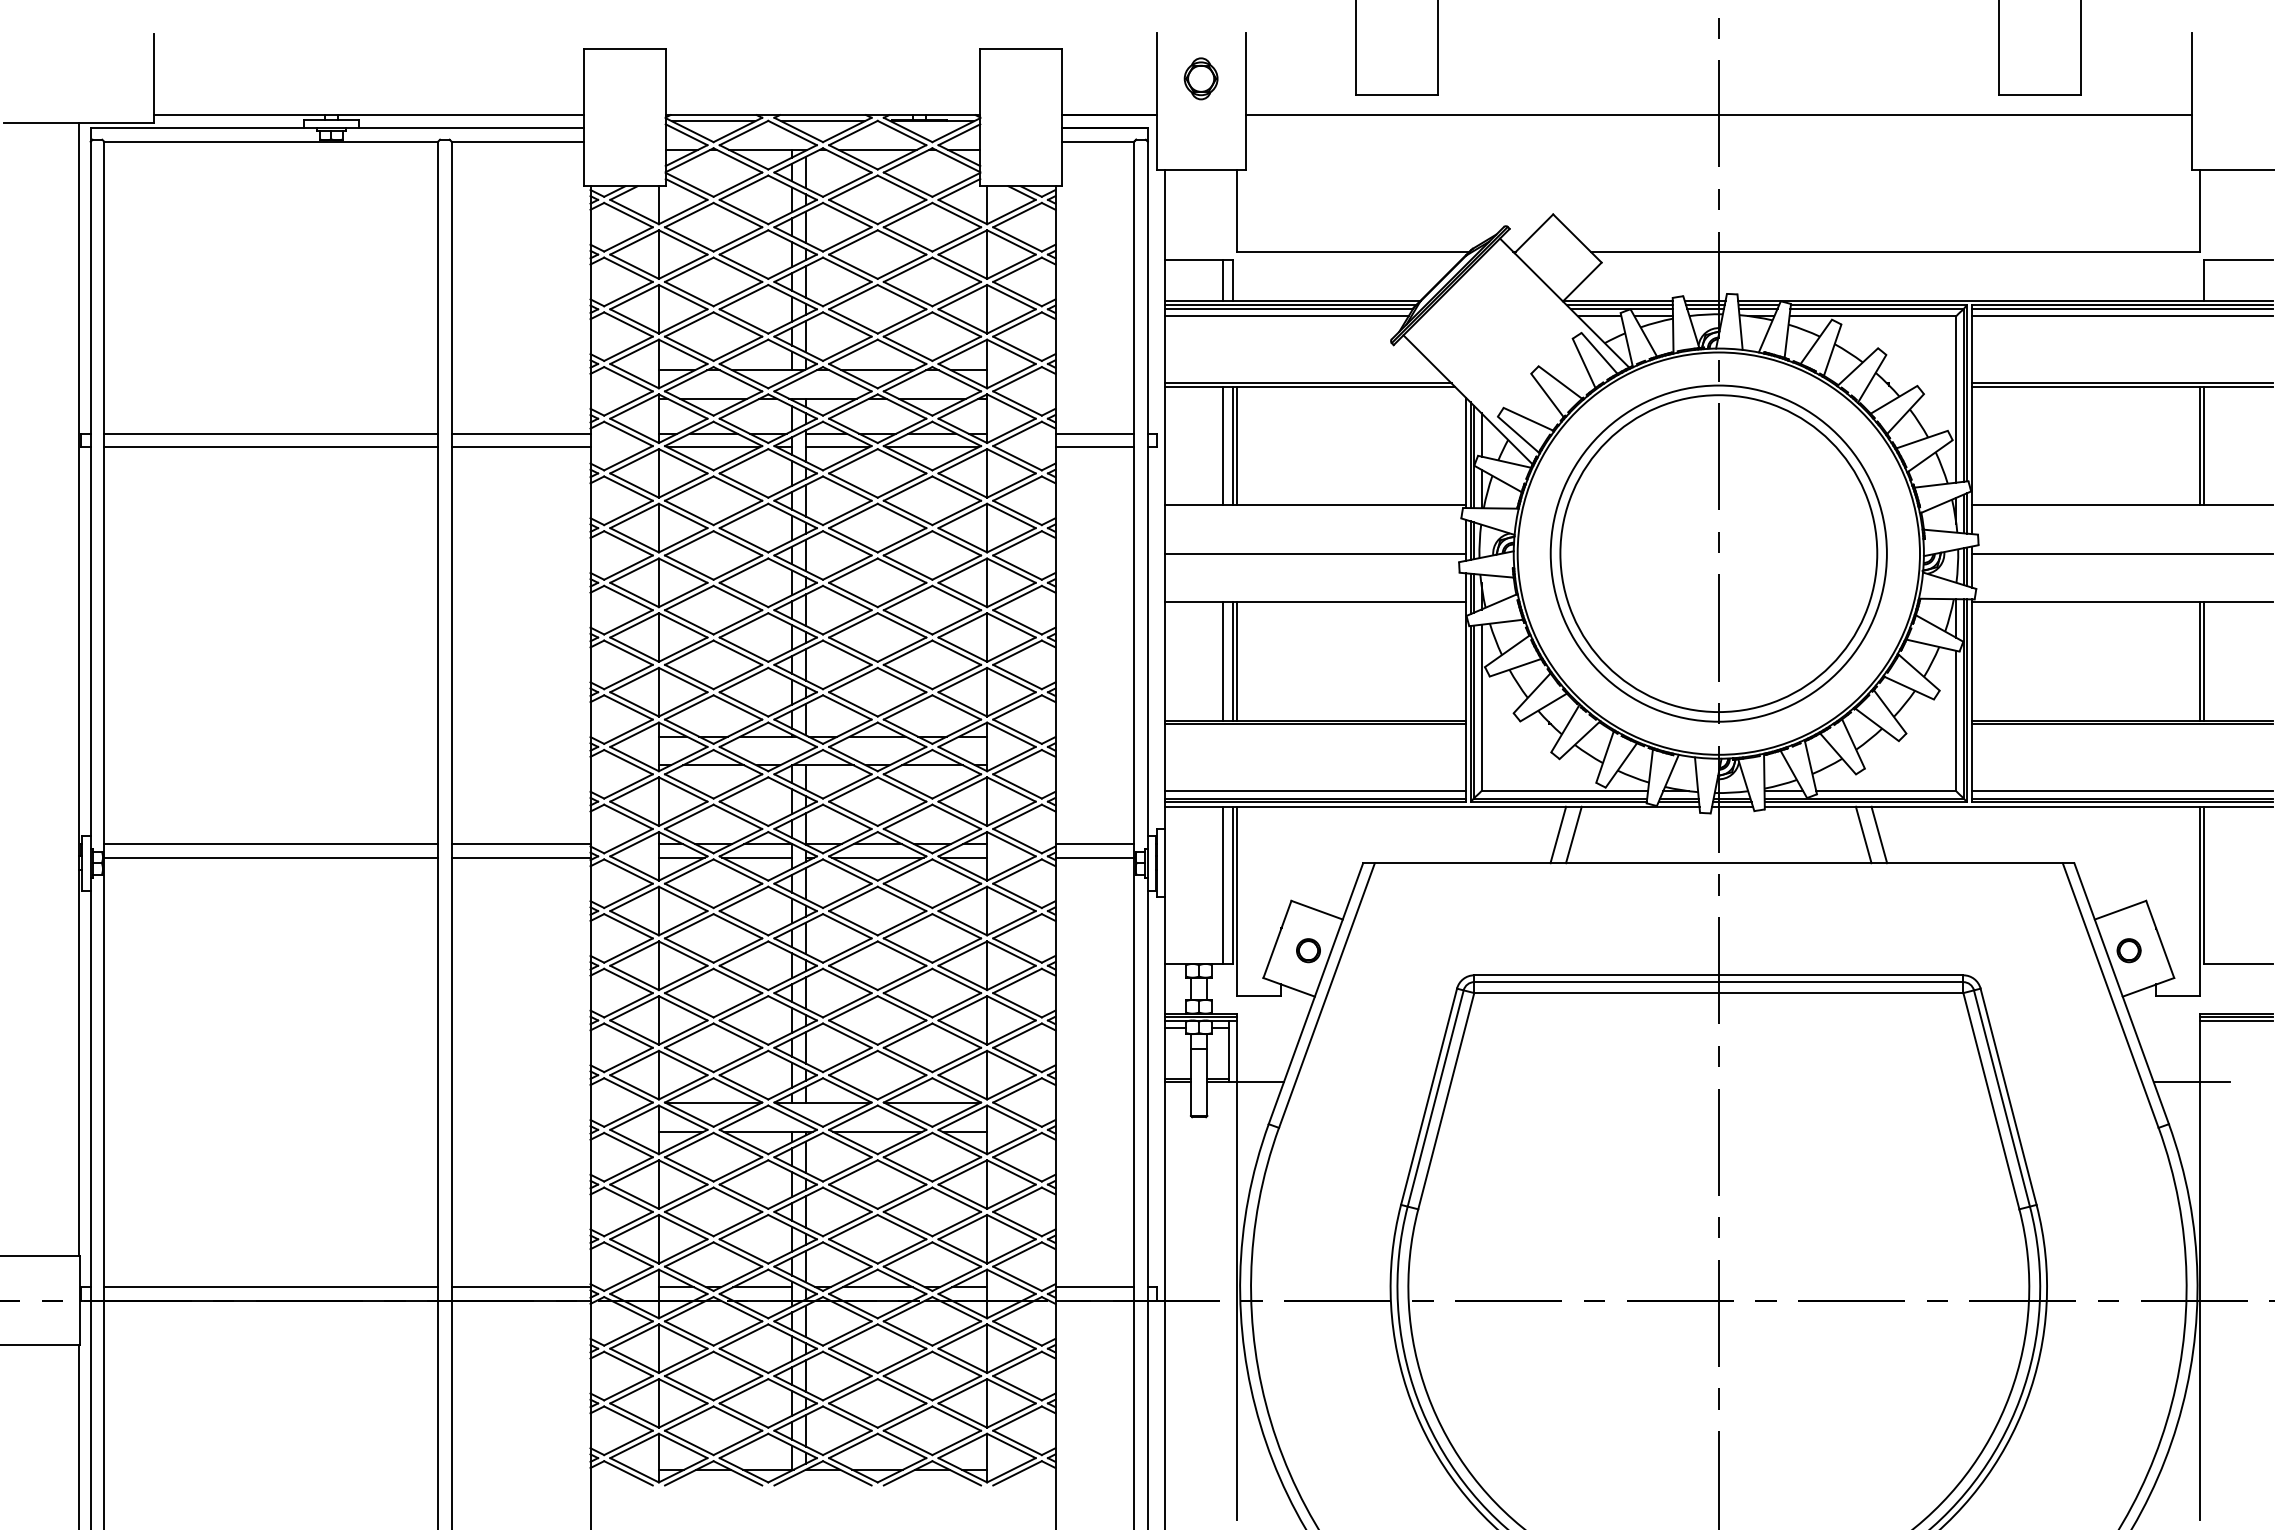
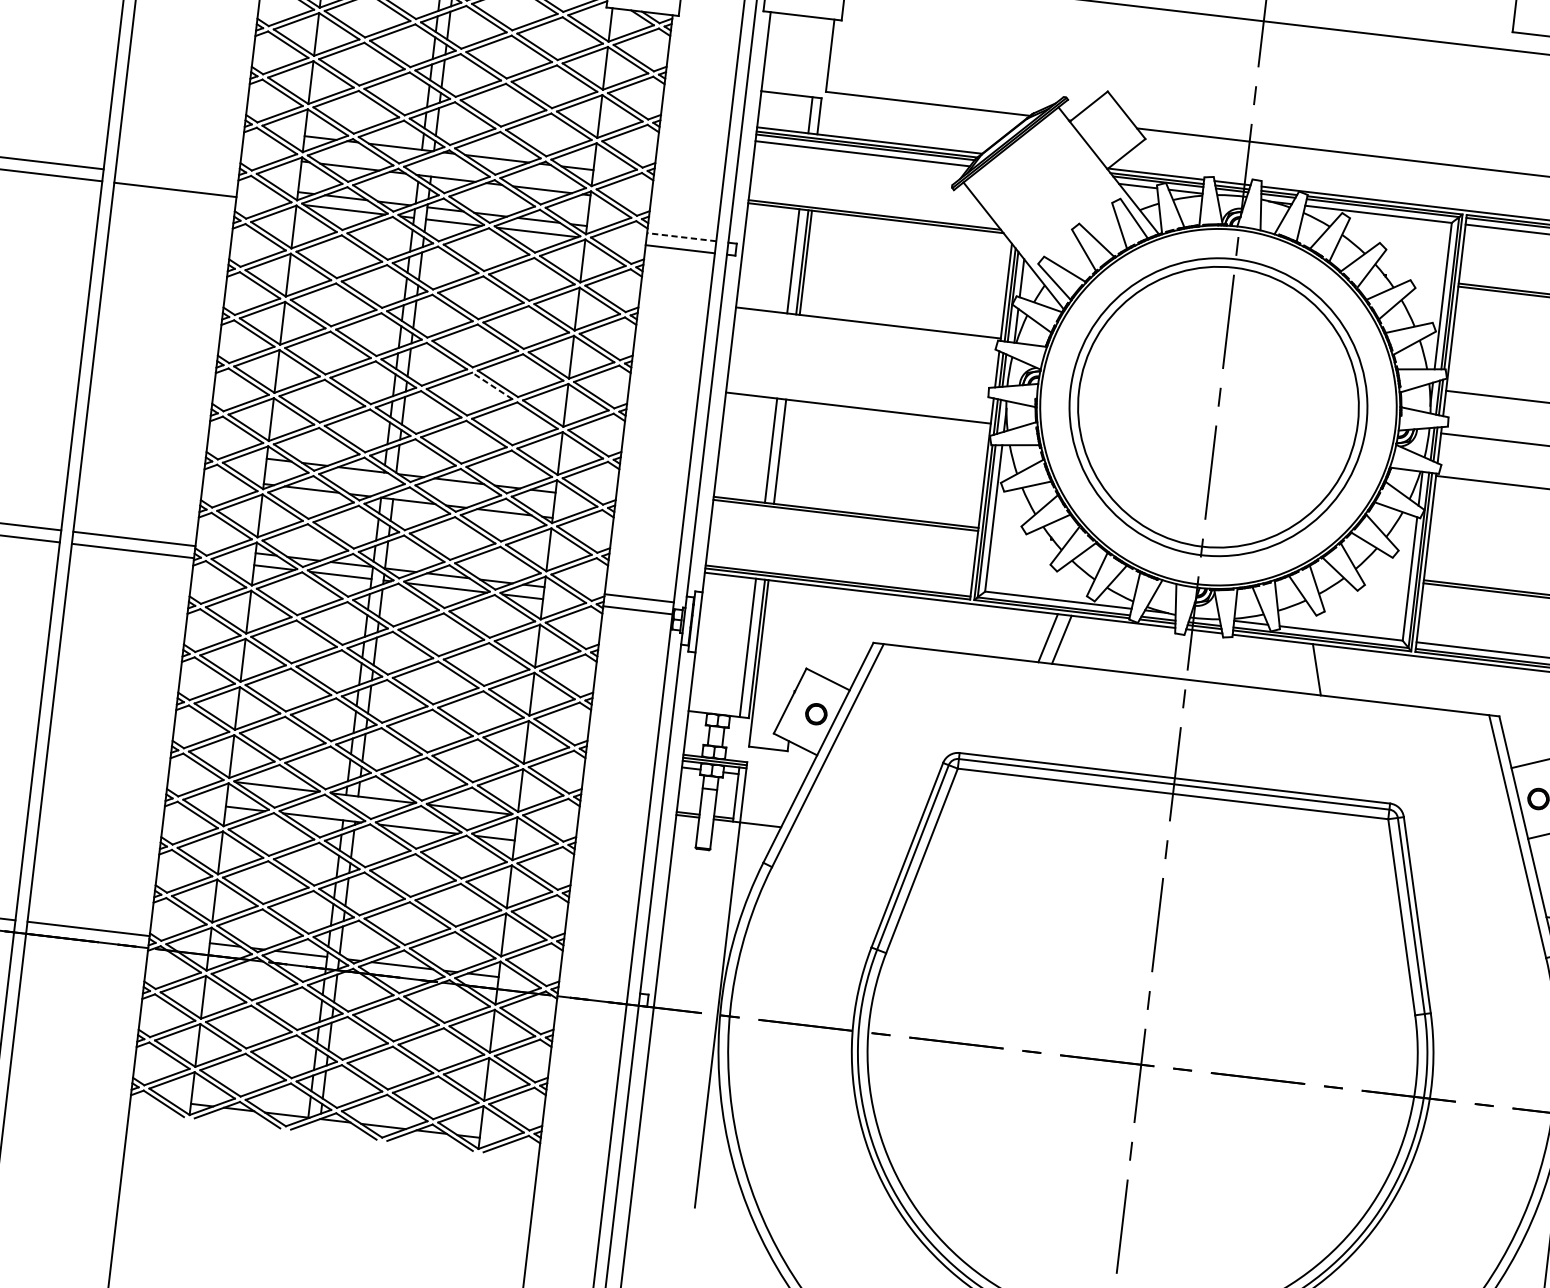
line: (520, 433) -> (176, 177), removed
line: (1094, 433) -> (681, 236), solid -> dashed
line: (1314, 553) -> (862, 365), removed
line: (901, 625) -> (491, 385), solid -> dashed
line: (1237, 661) -> (783, 452), removed
line: (1314, 791) -> (838, 574), removed
line: (1879, 834) -> (1330, 670), removed
line: (1094, 1287) -> (593, 988), removed

